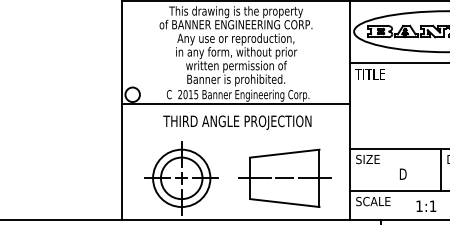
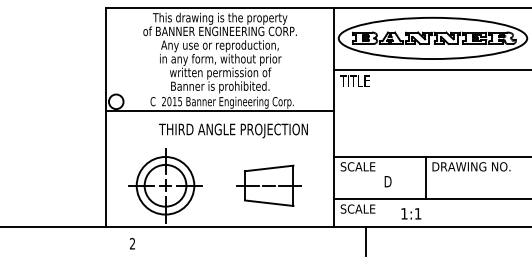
text: (237, 122) -> (233, 130), moved
text: (376, 159) -> (361, 166), SIZE -> SCALE
part: (284, 178) -> (268, 185), size x0.7

